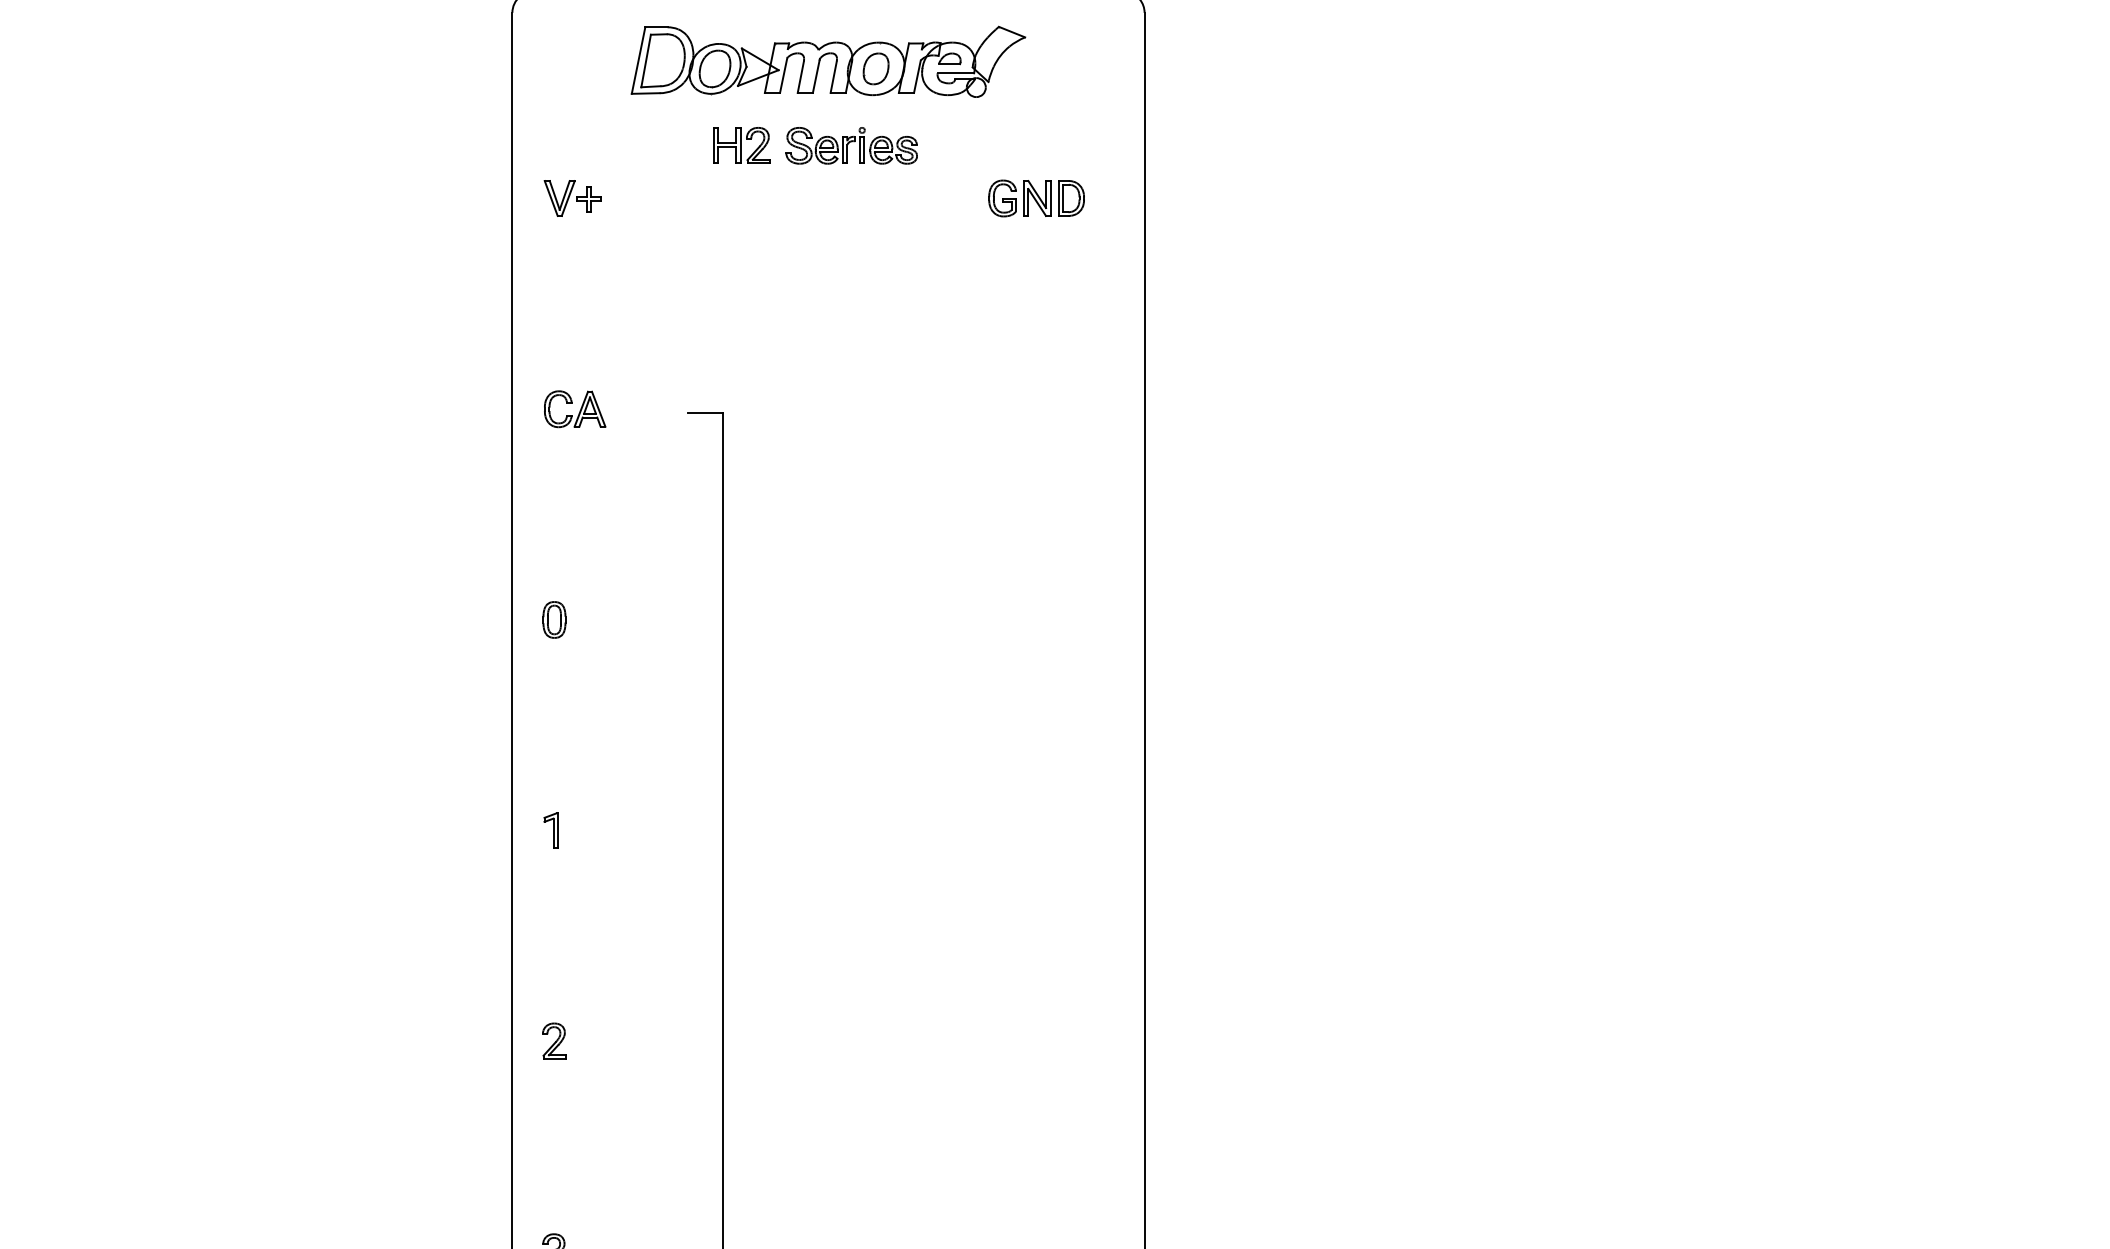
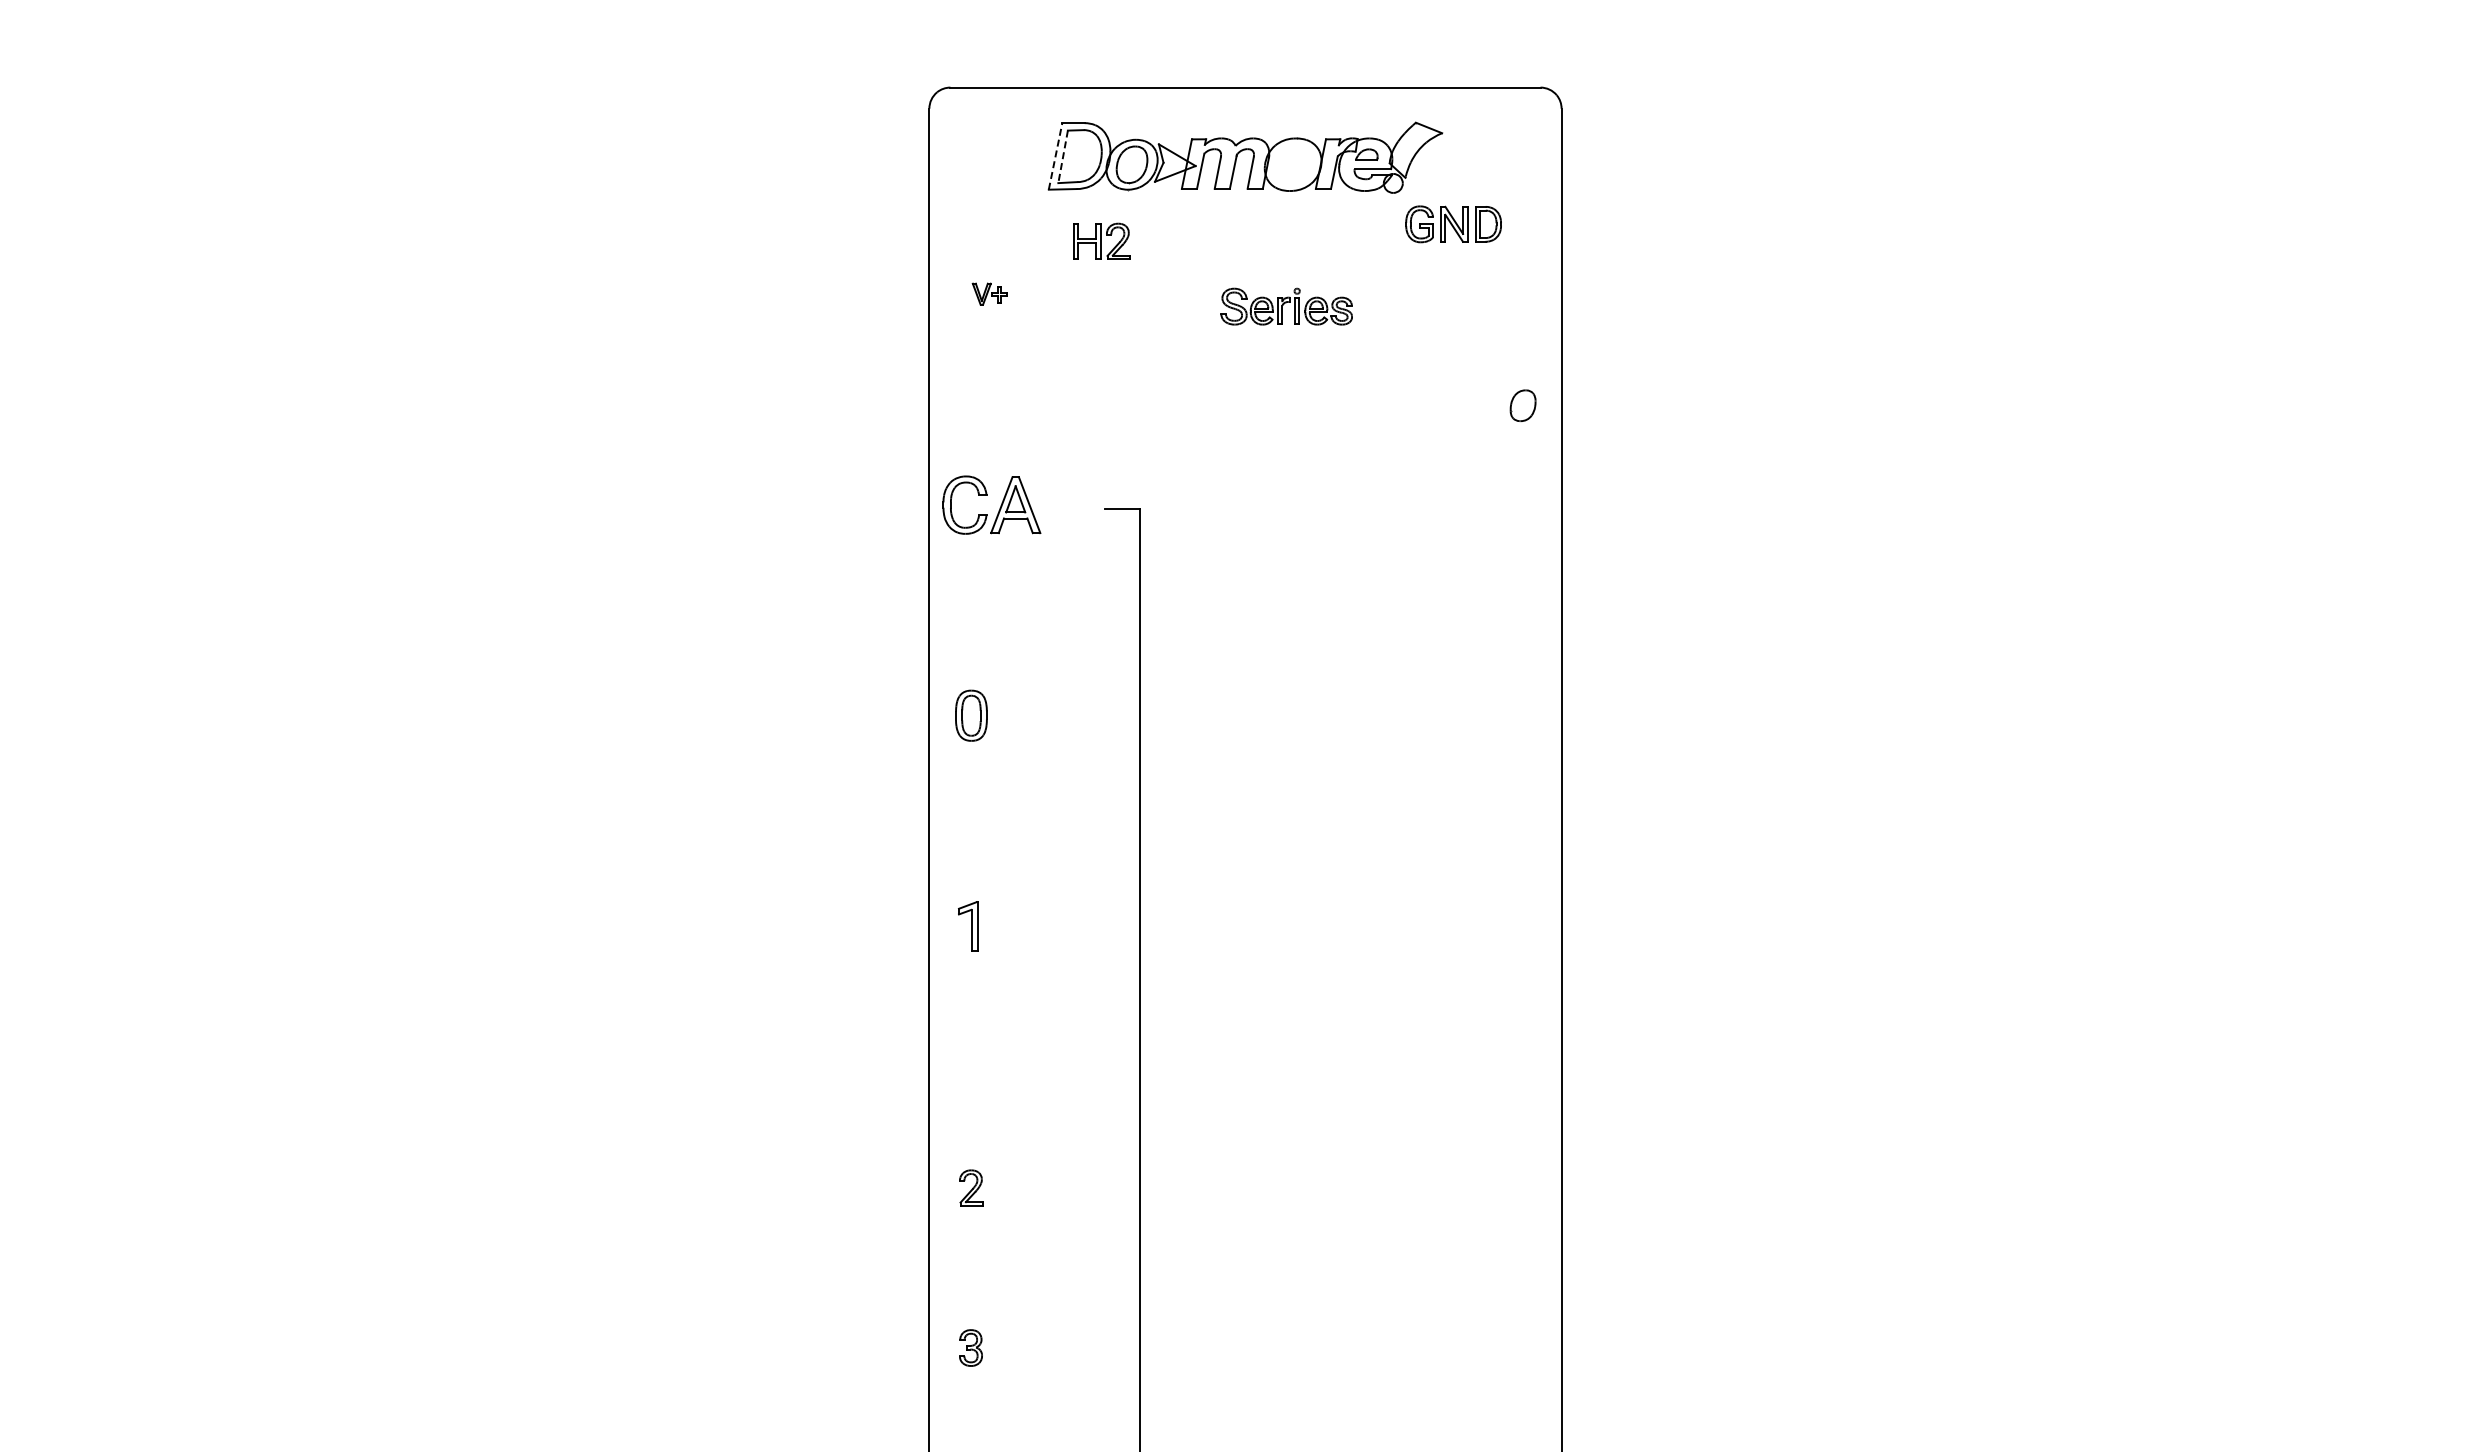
line: (638, 60) -> (1055, 156), solid -> dashed
line: (646, 60) -> (1063, 156), solid -> dashed
part: (875, 68) -> (1522, 405), moved
part: (741, 144) -> (1101, 240), moved
part: (851, 145) -> (1286, 306), moved
part: (572, 197) -> (989, 293), size x0.6
part: (1036, 198) -> (1453, 224), moved
part: (575, 408) -> (992, 504), size x1.6
part: (554, 619) -> (971, 715), size x1.4
part: (550, 829) -> (967, 925), size x1.4
part: (554, 1040) -> (971, 1187), moved

